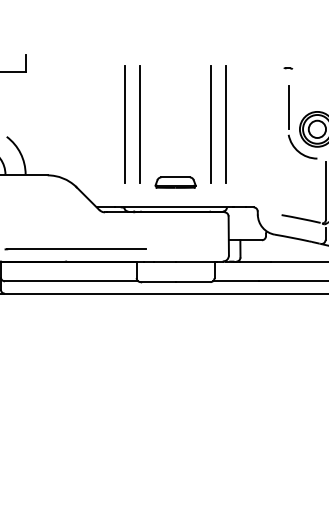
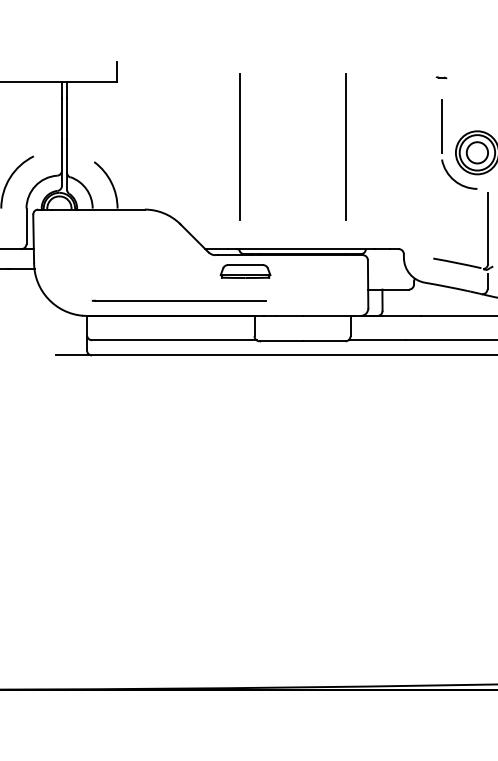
line: (139, 124) -> (258, 146), removed
line: (225, 124) -> (364, 146), removed
part: (175, 182) -> (245, 271), moved

